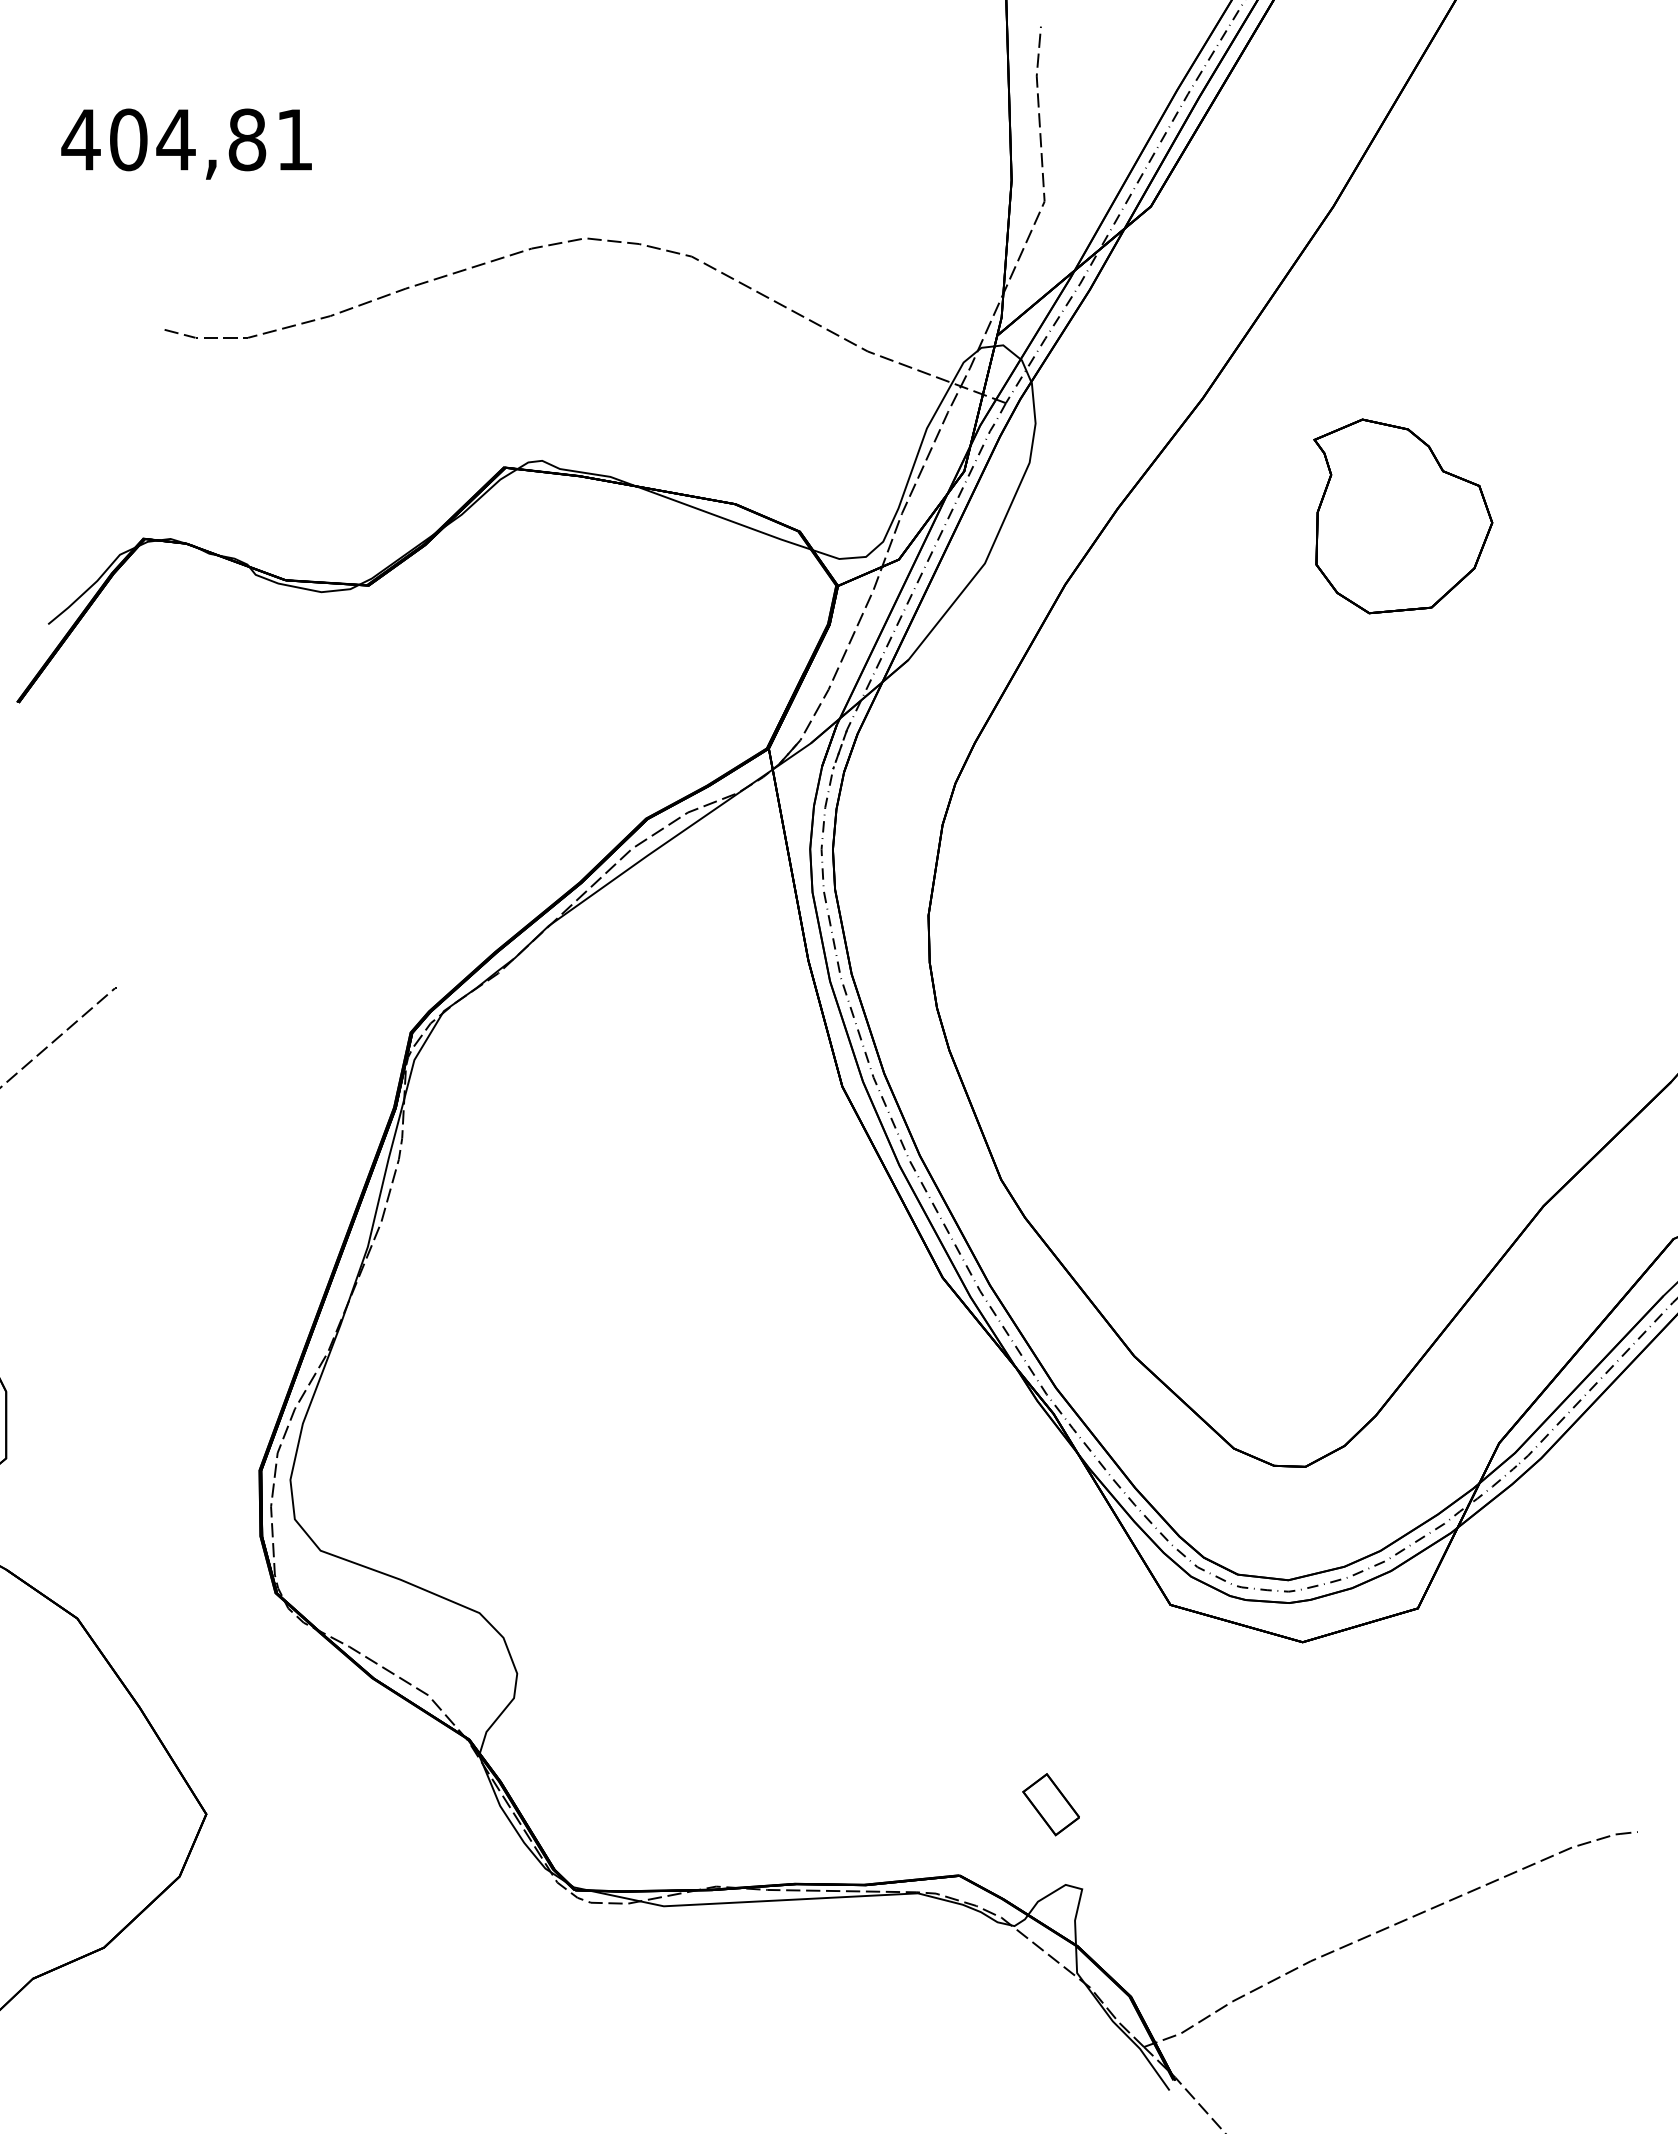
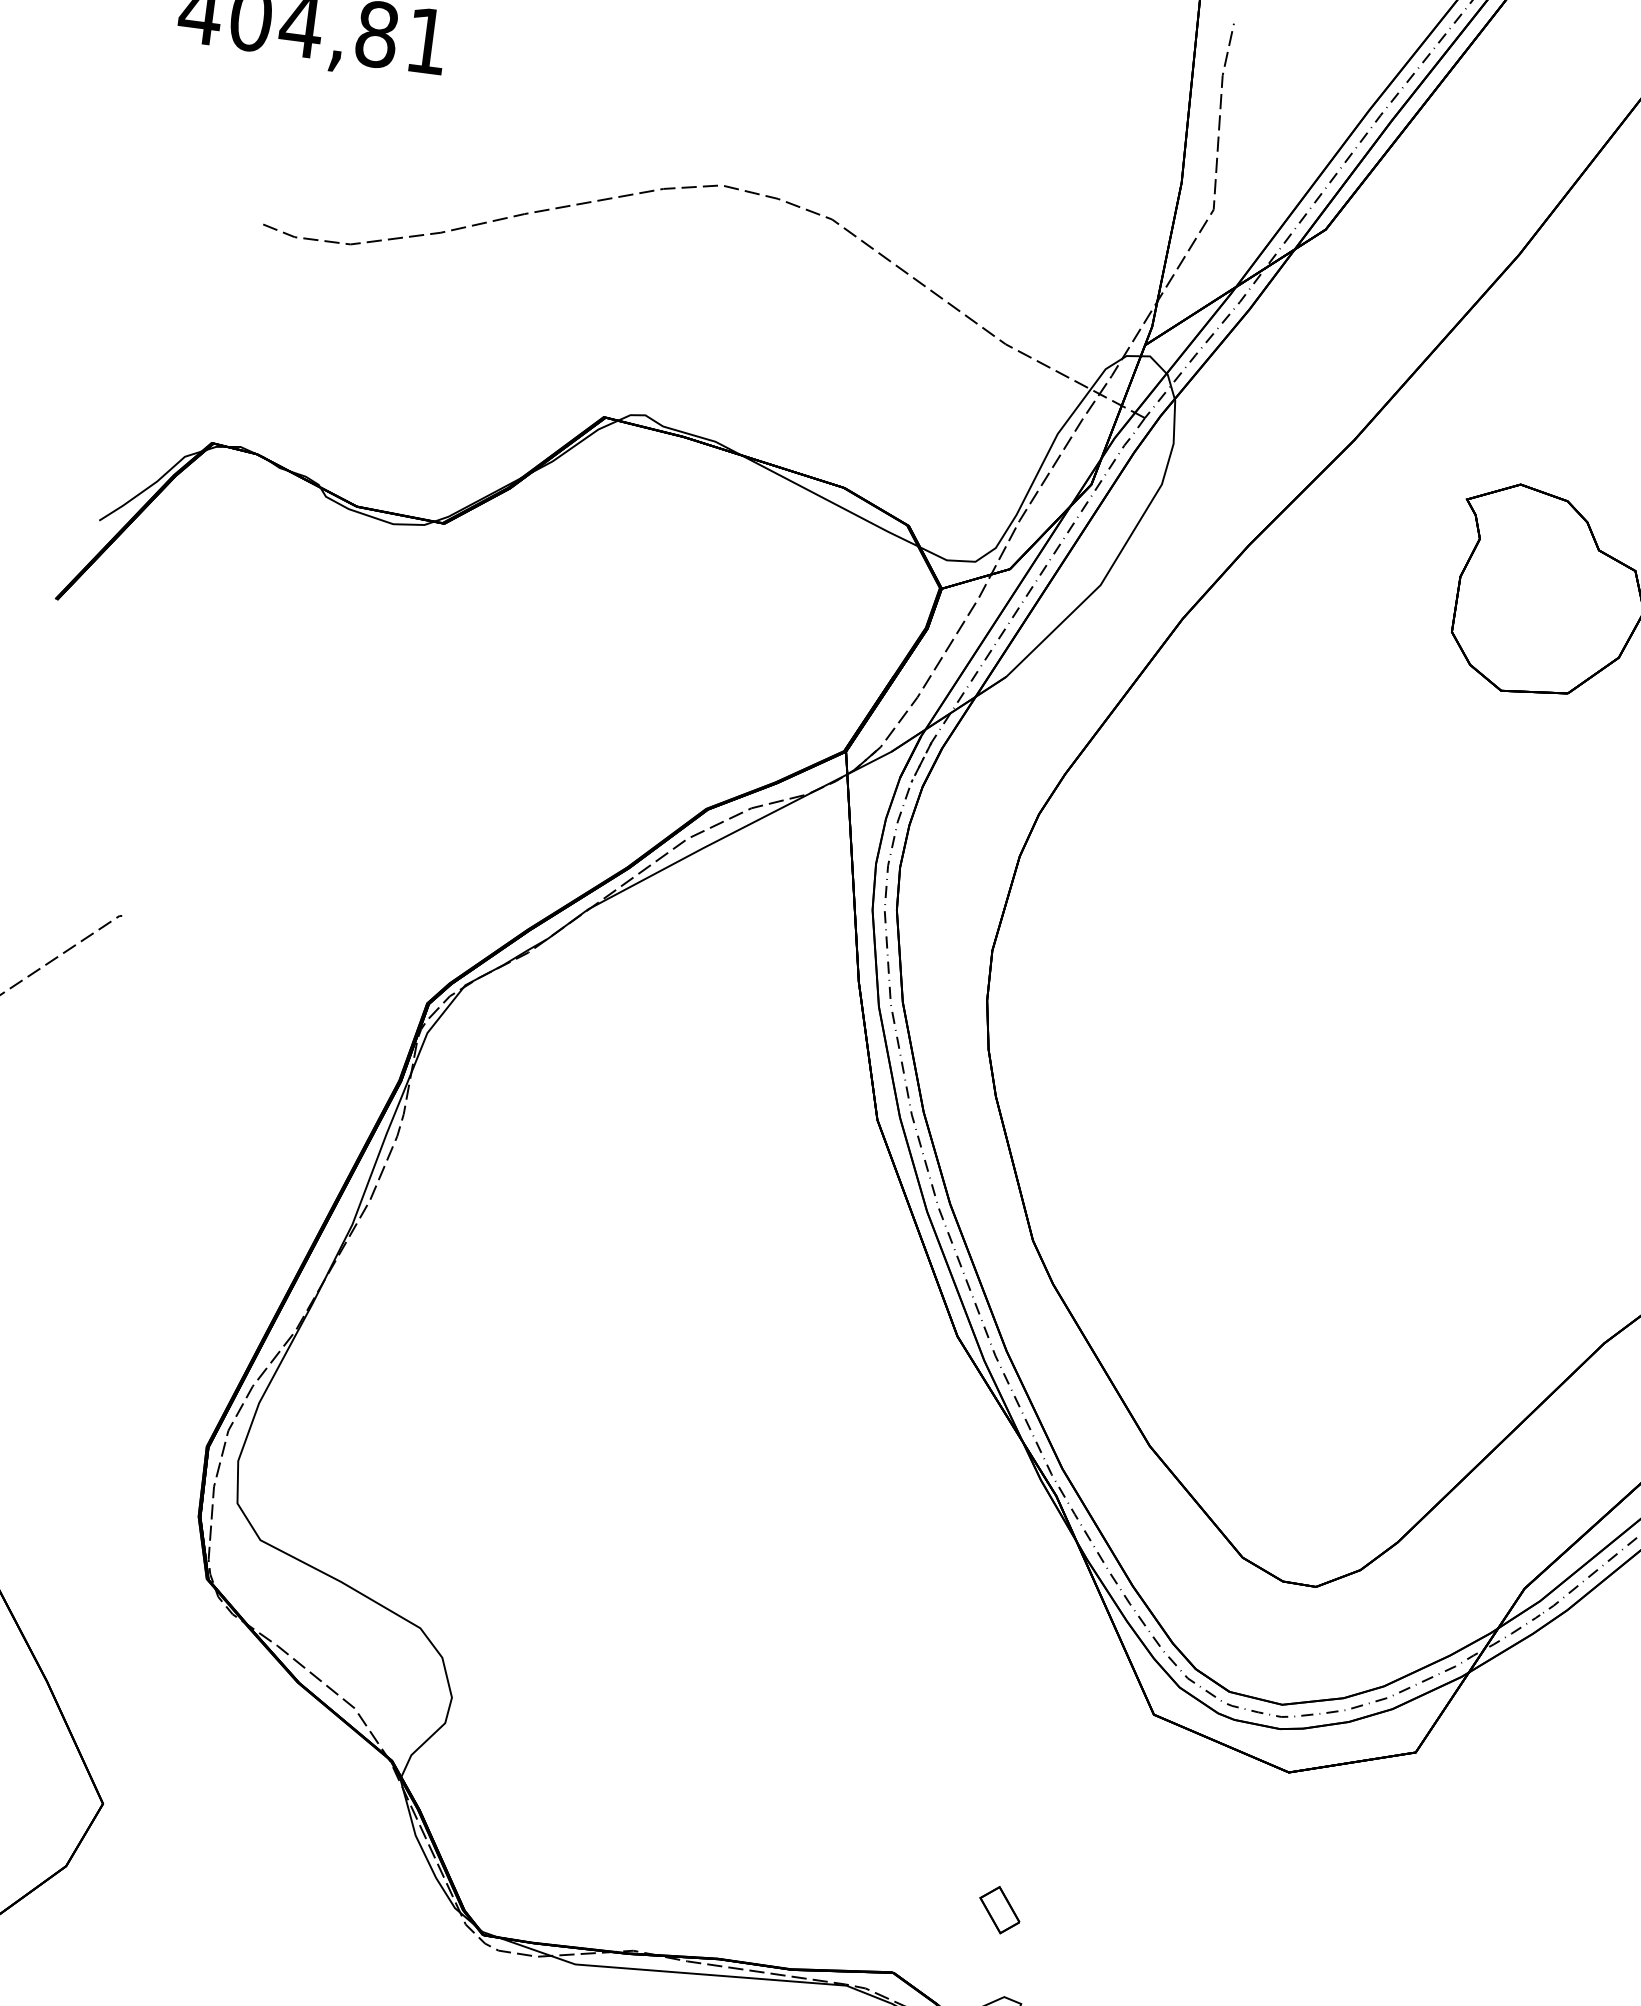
part: (1050, 1804) -> (999, 1909), size x0.7

